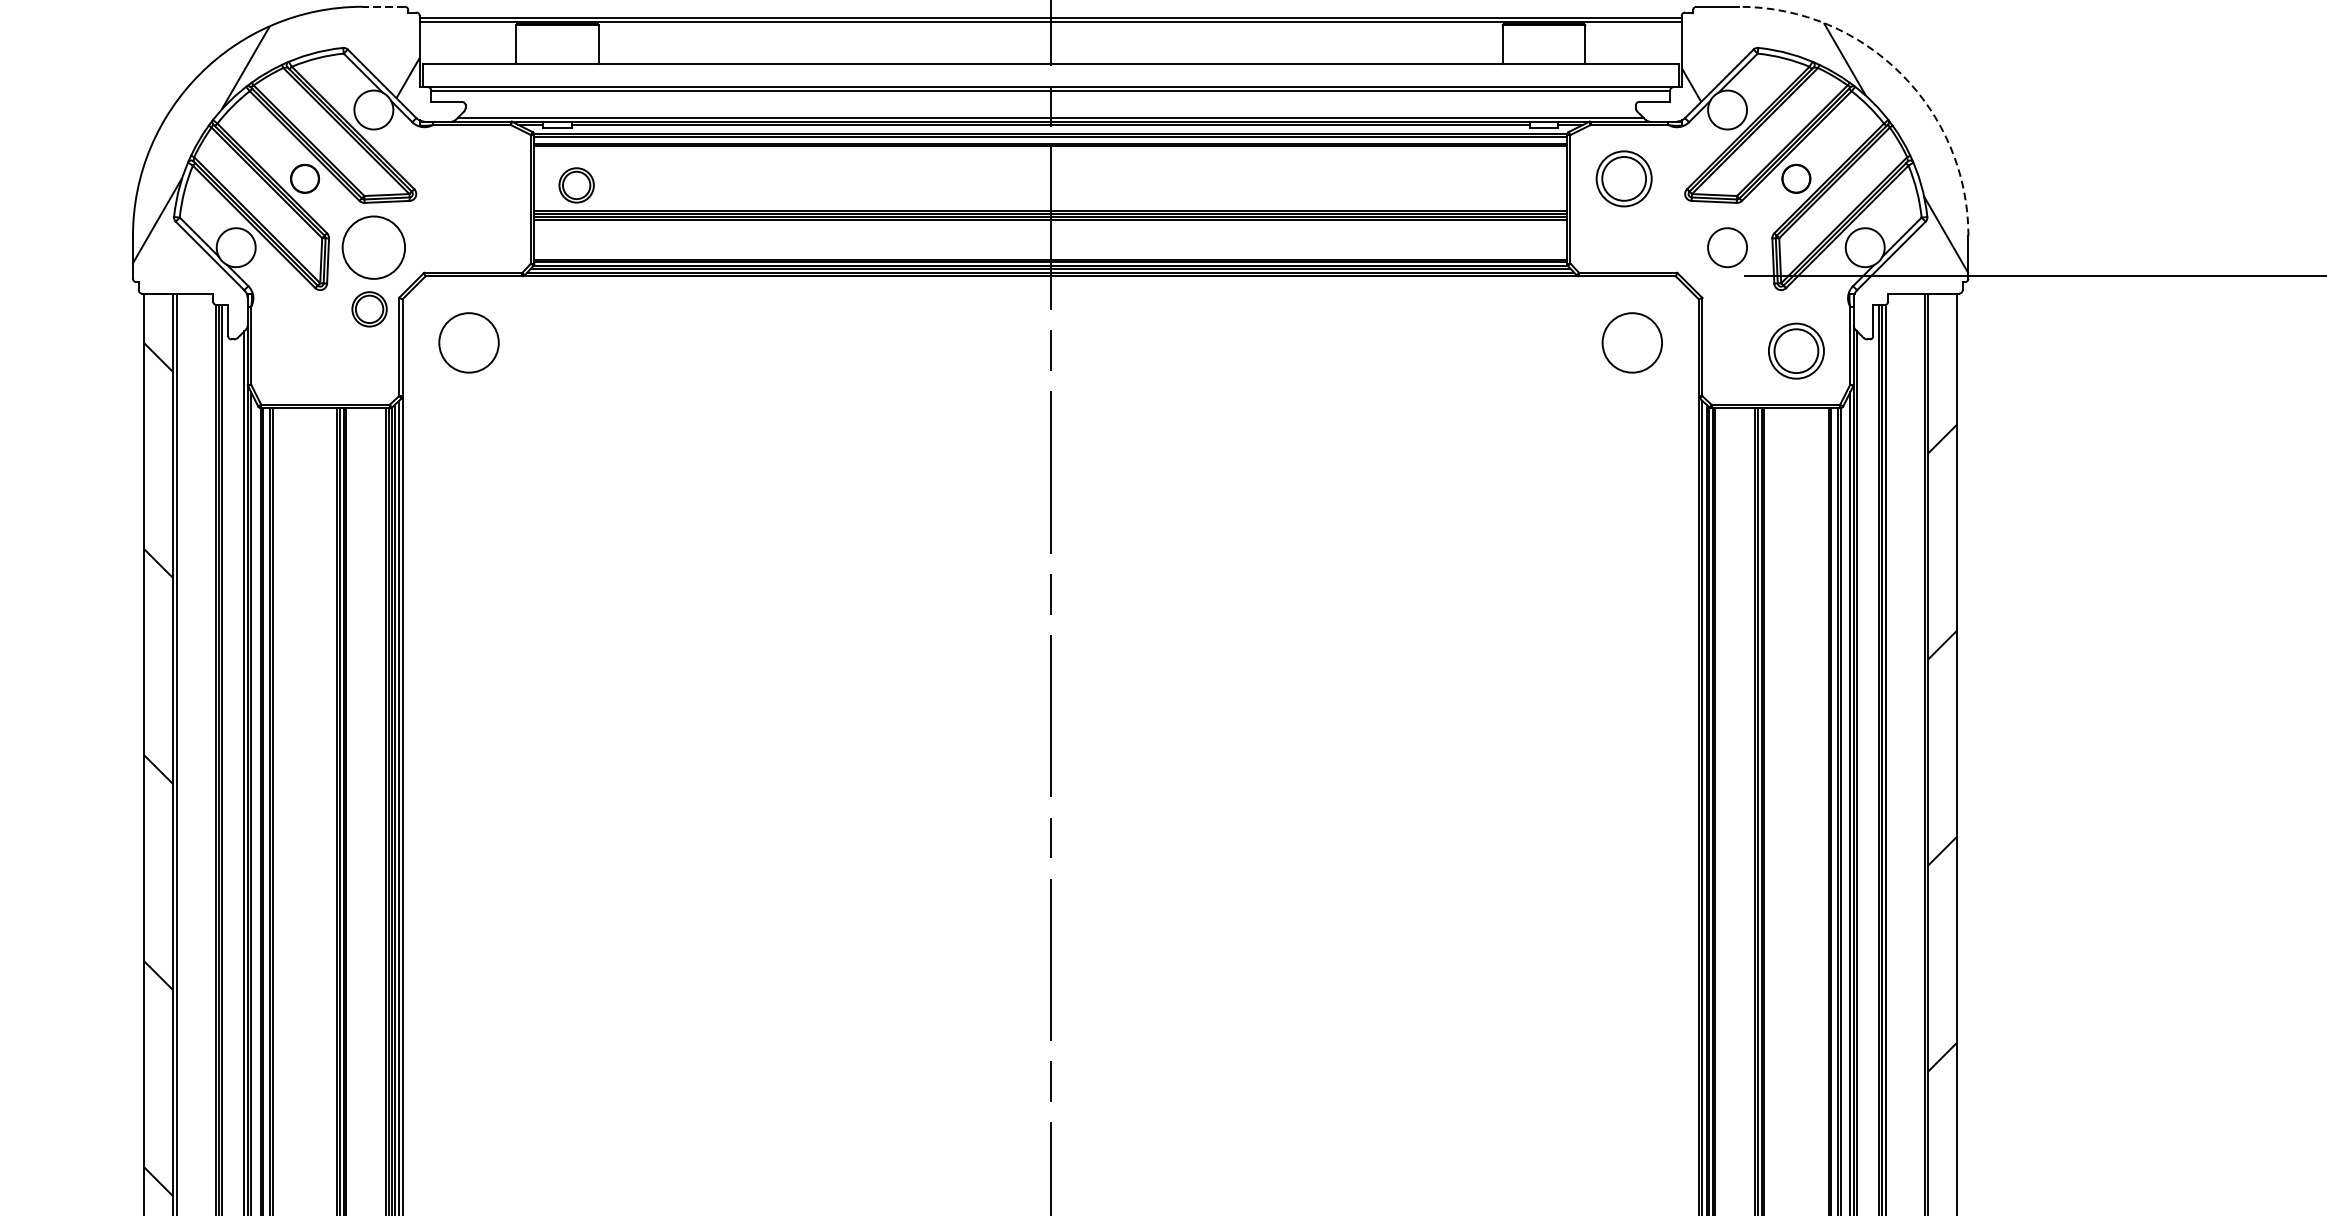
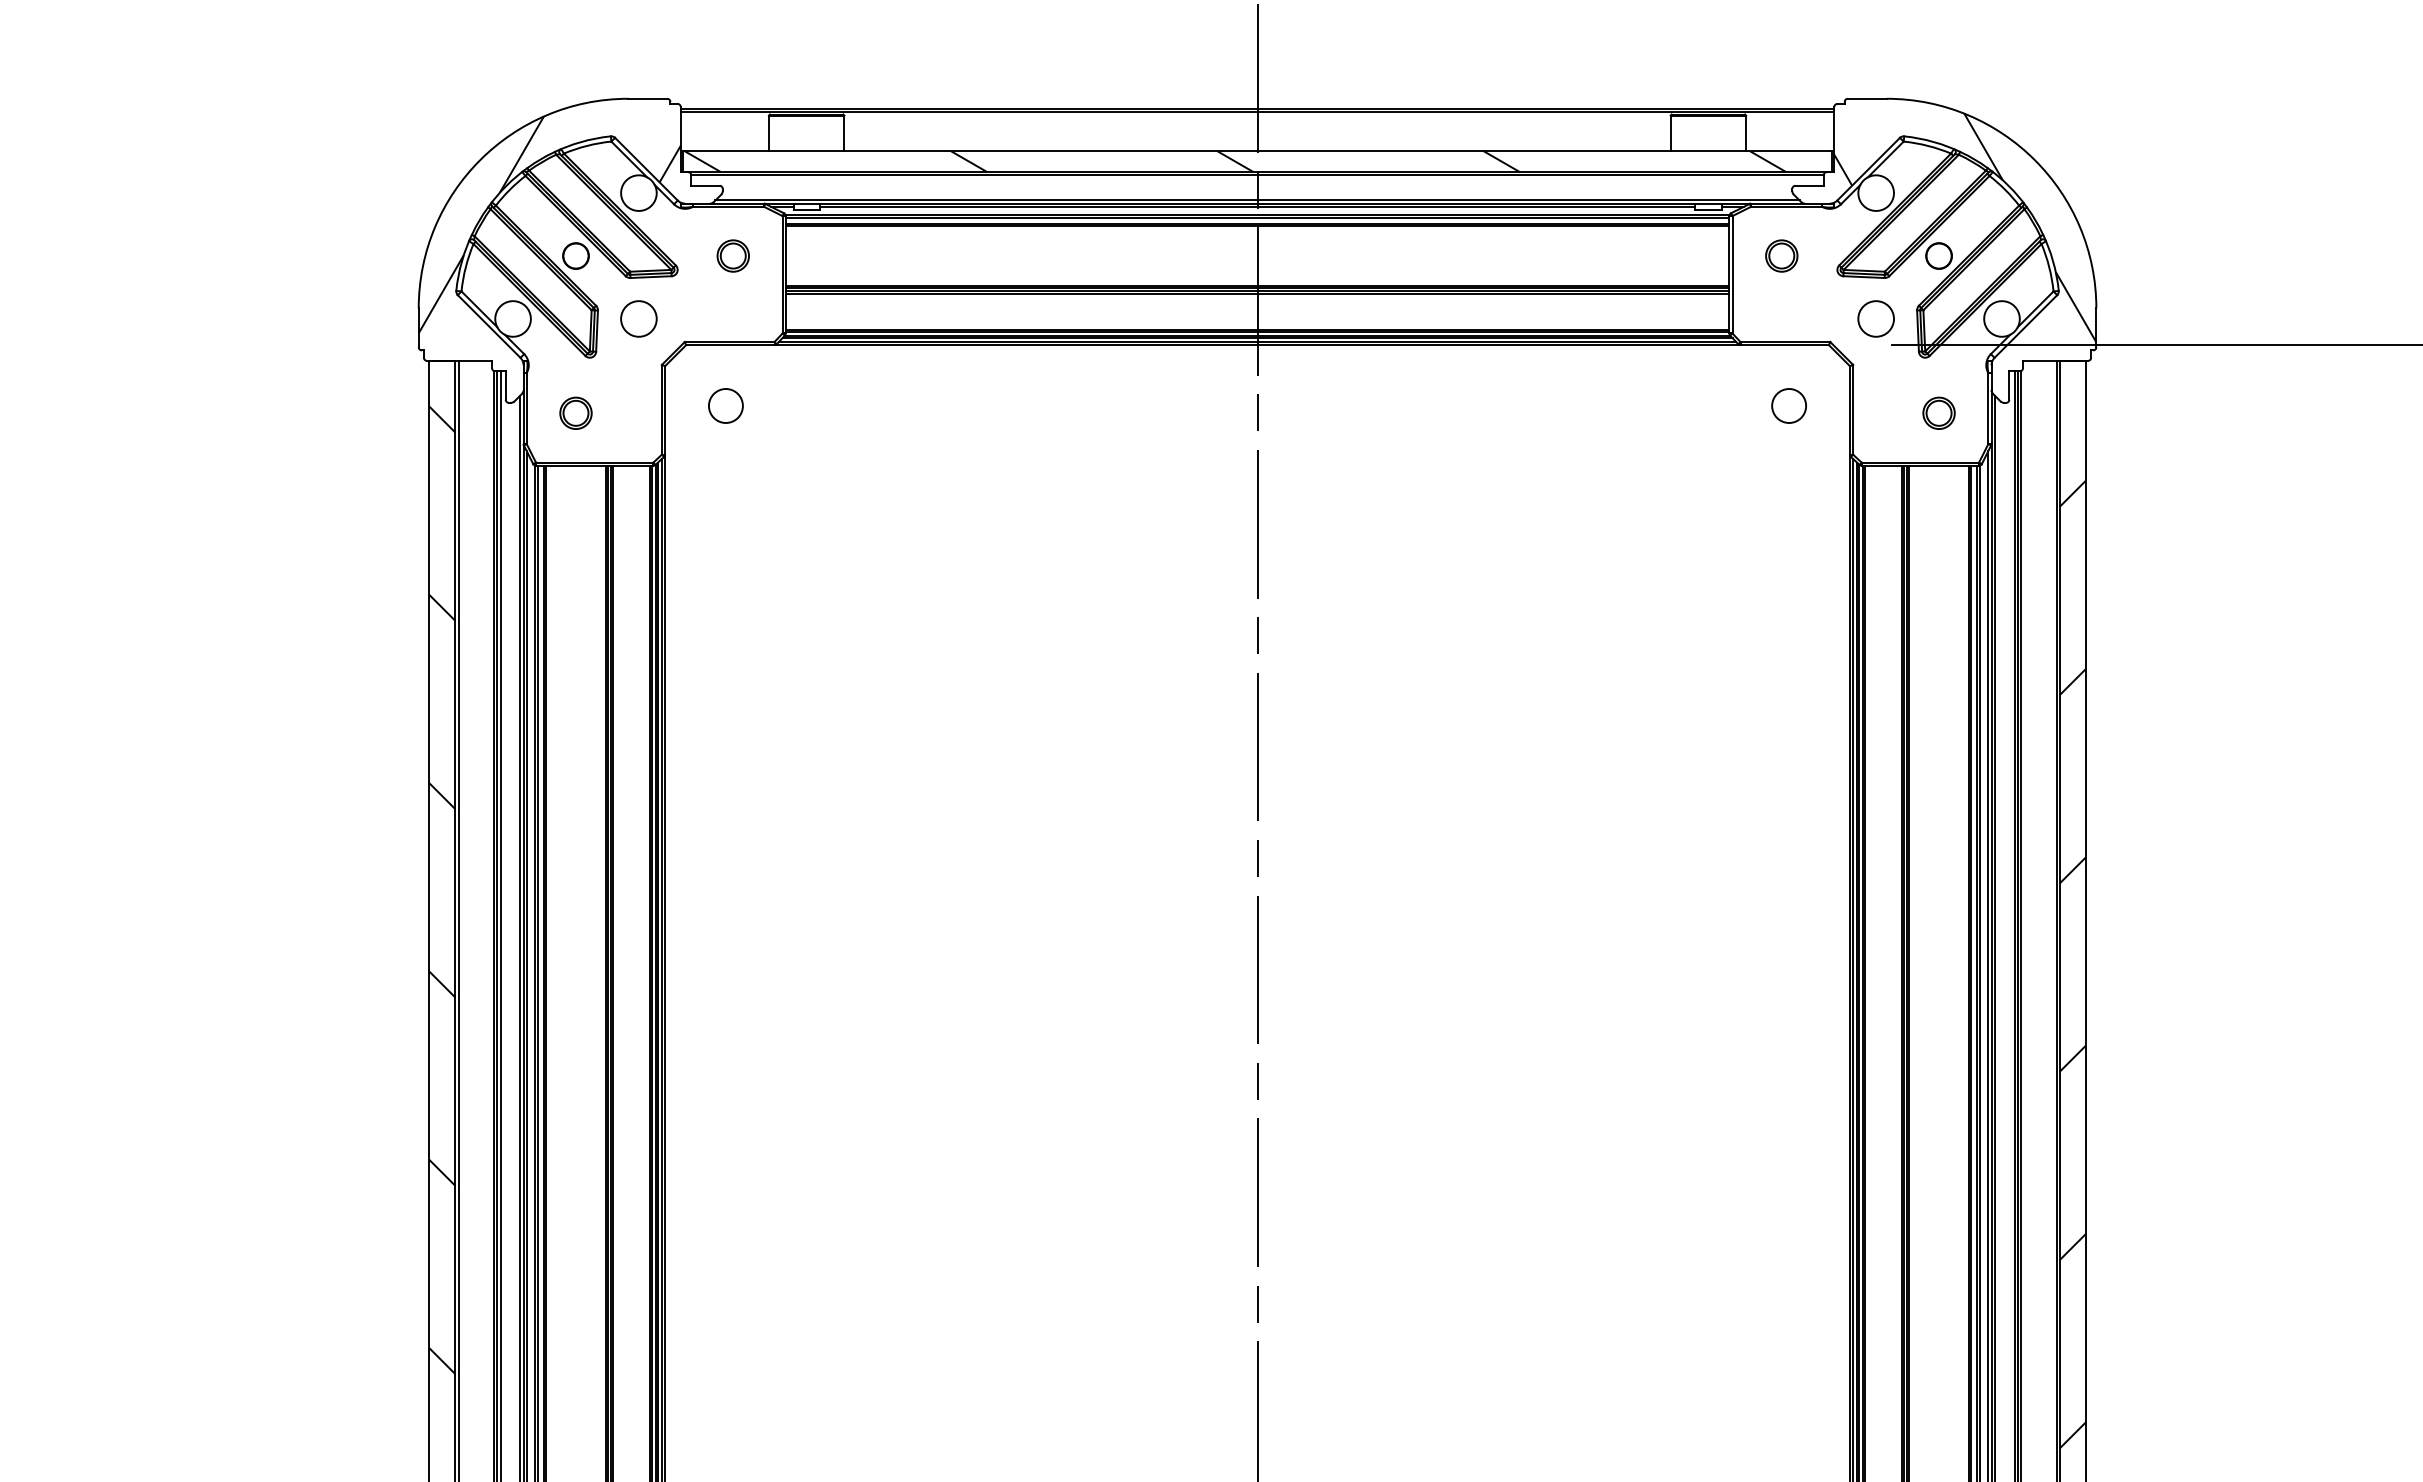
line: (383, 6) -> (647, 98), dashed -> solid
arc: (1900, 74) -> (2034, 160), dashed -> solid
hatch: (1026, 75) -> (1235, 161), added
part: (1623, 178) -> (1781, 255), size x0.62
part: (575, 184) -> (732, 255), moved
circle: (373, 247) -> (638, 318), size x0.62
part: (369, 308) -> (575, 412), moved
circle: (468, 342) -> (725, 405), size x0.62
circle: (1632, 342) -> (1789, 405), size x0.62
part: (1795, 350) -> (1938, 412), size x0.62

